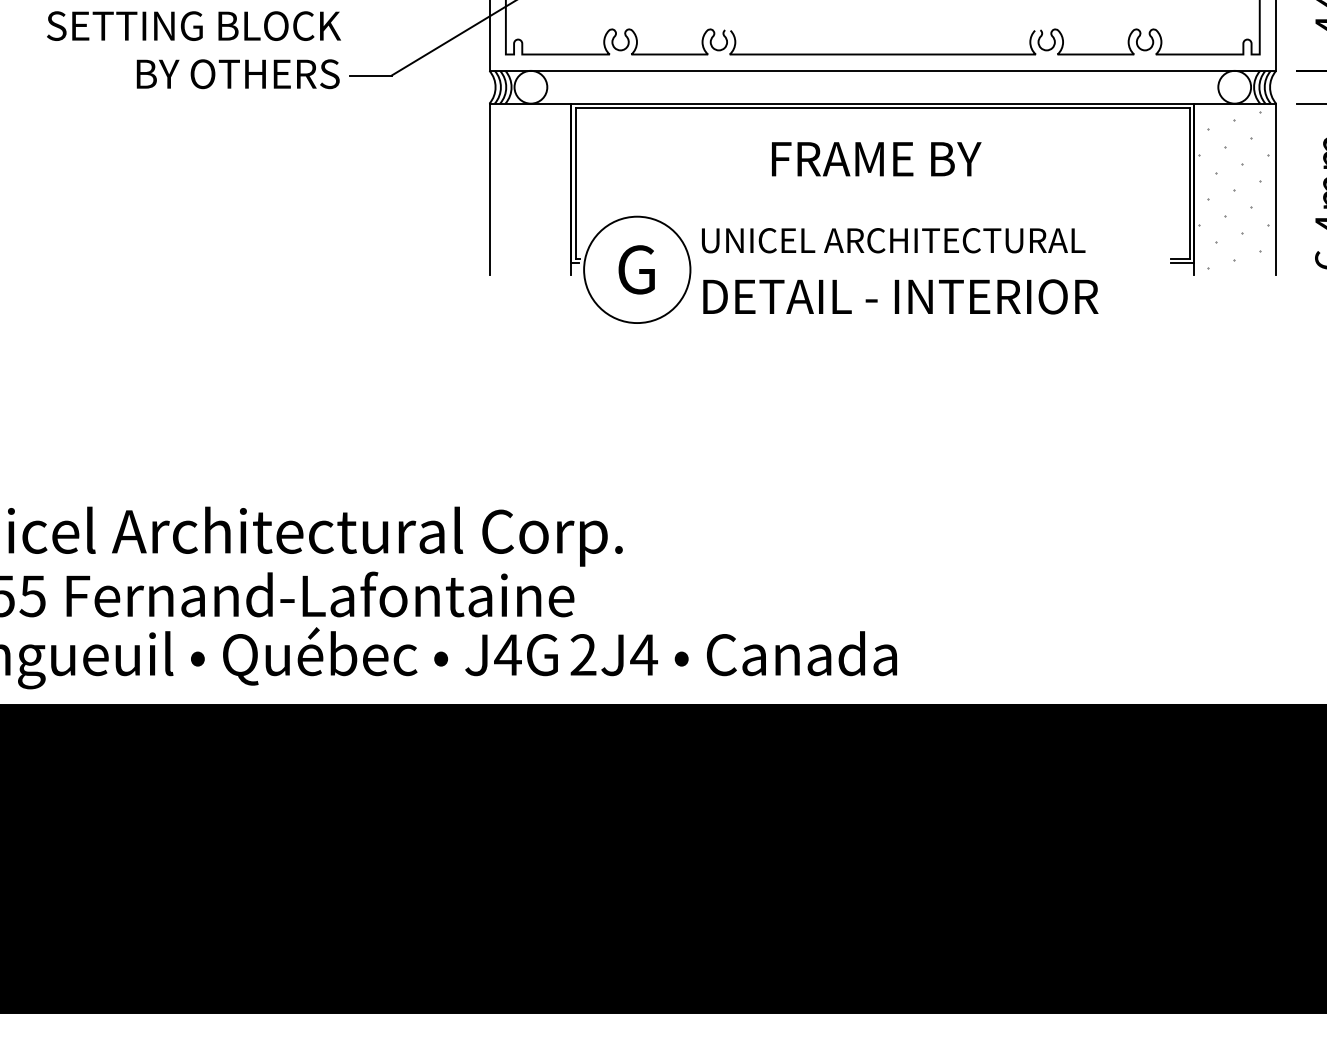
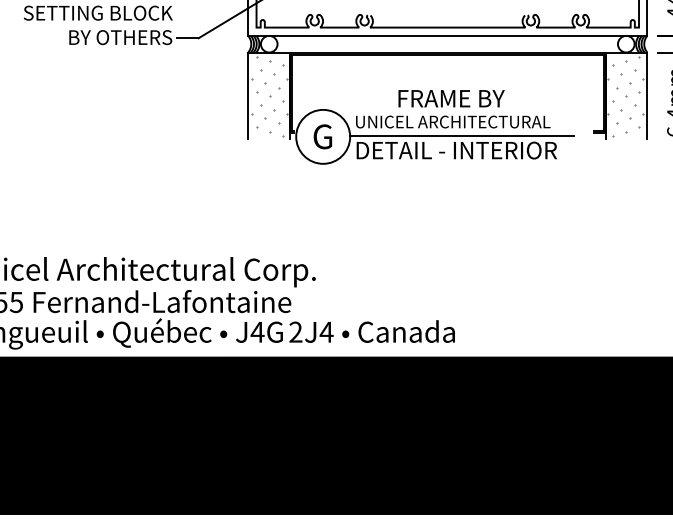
text: (876, 158) -> (451, 98), moved
hatch: (531, 190) -> (269, 96), added
line: (909, 269) -> (461, 136), added

